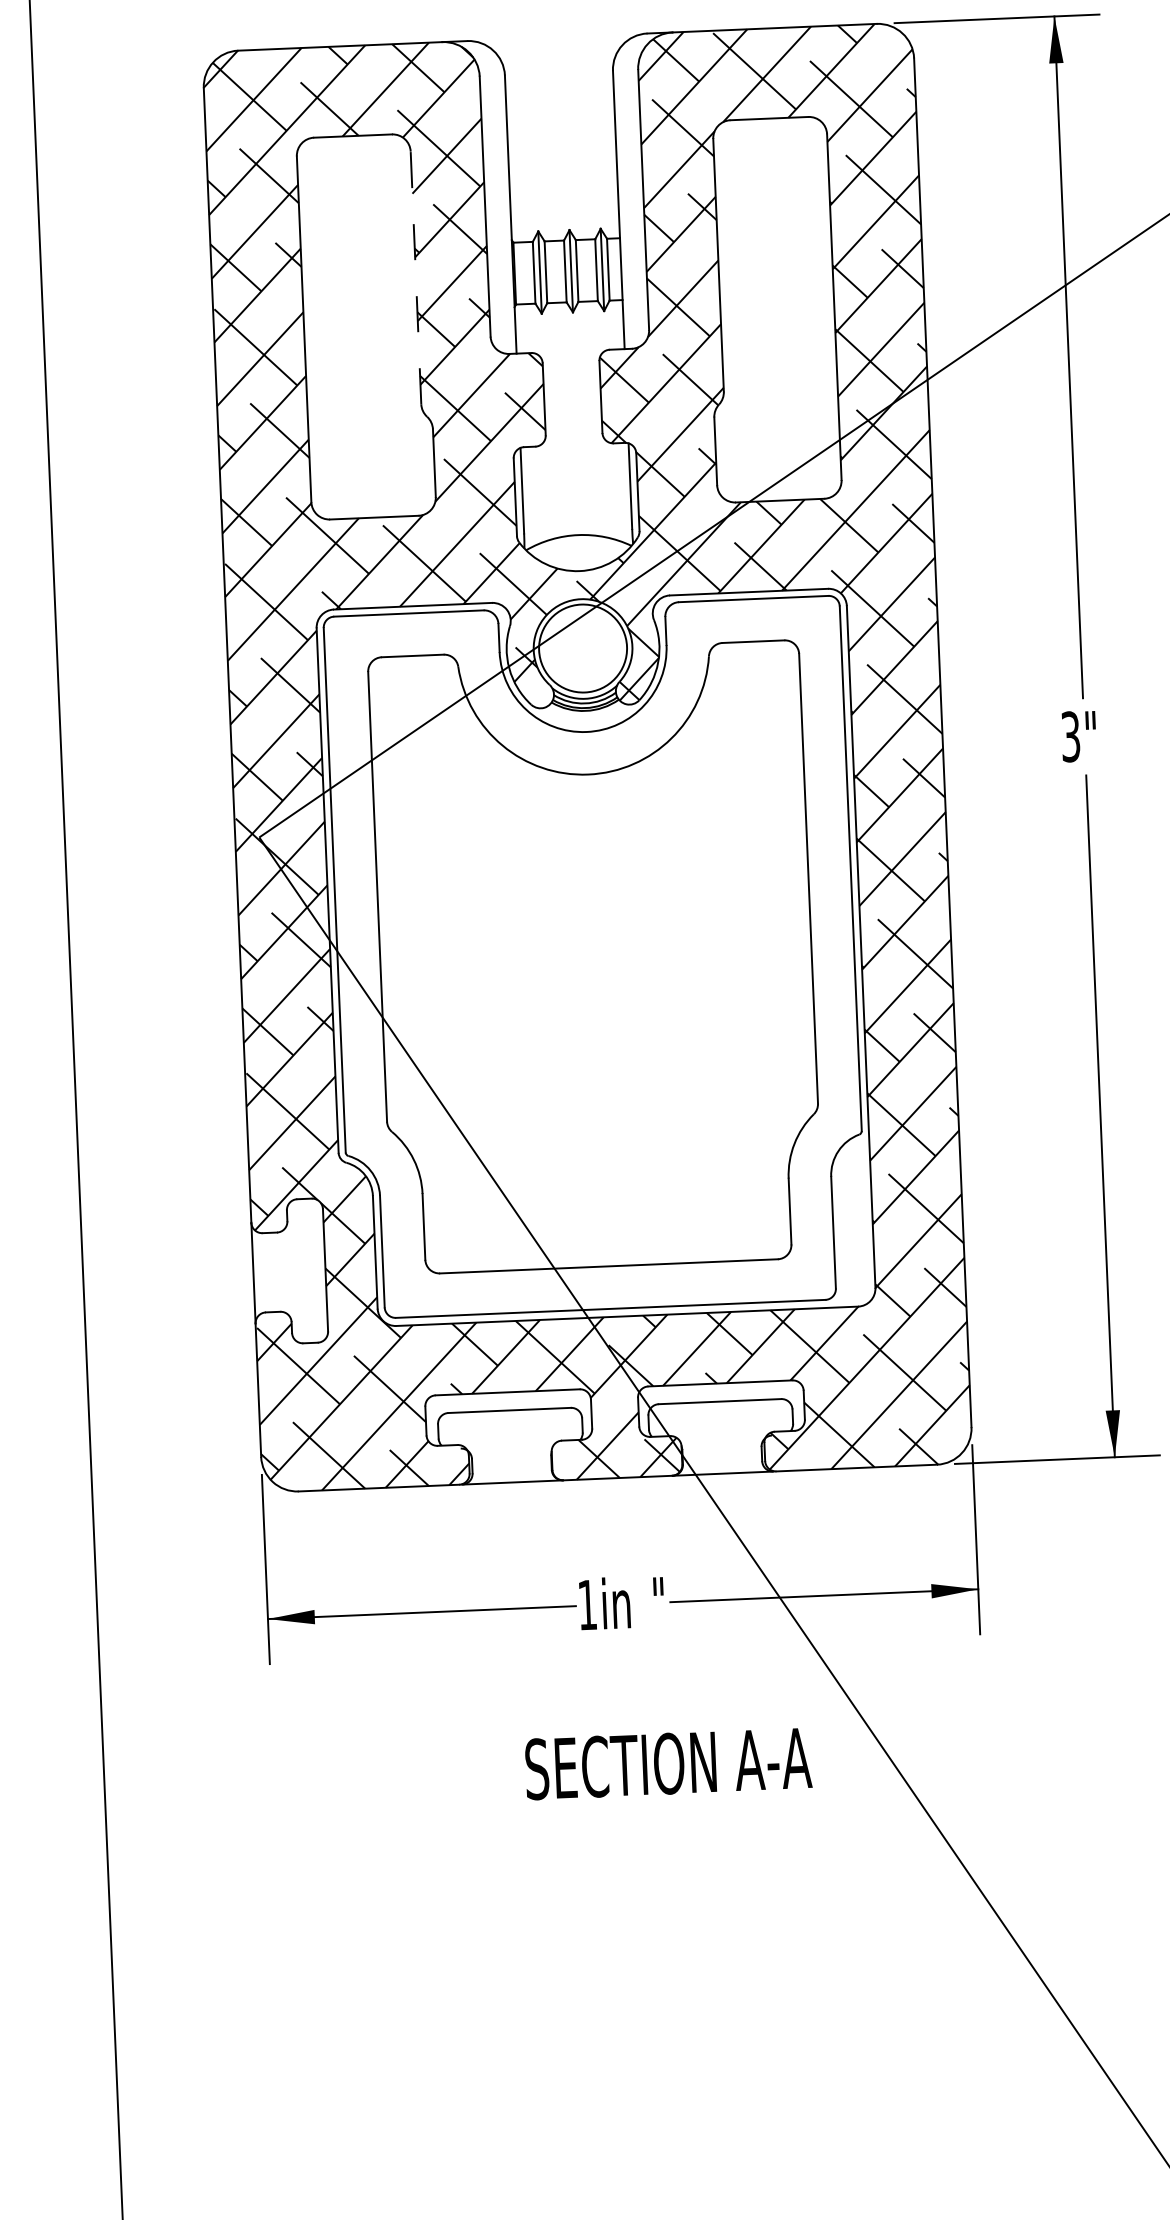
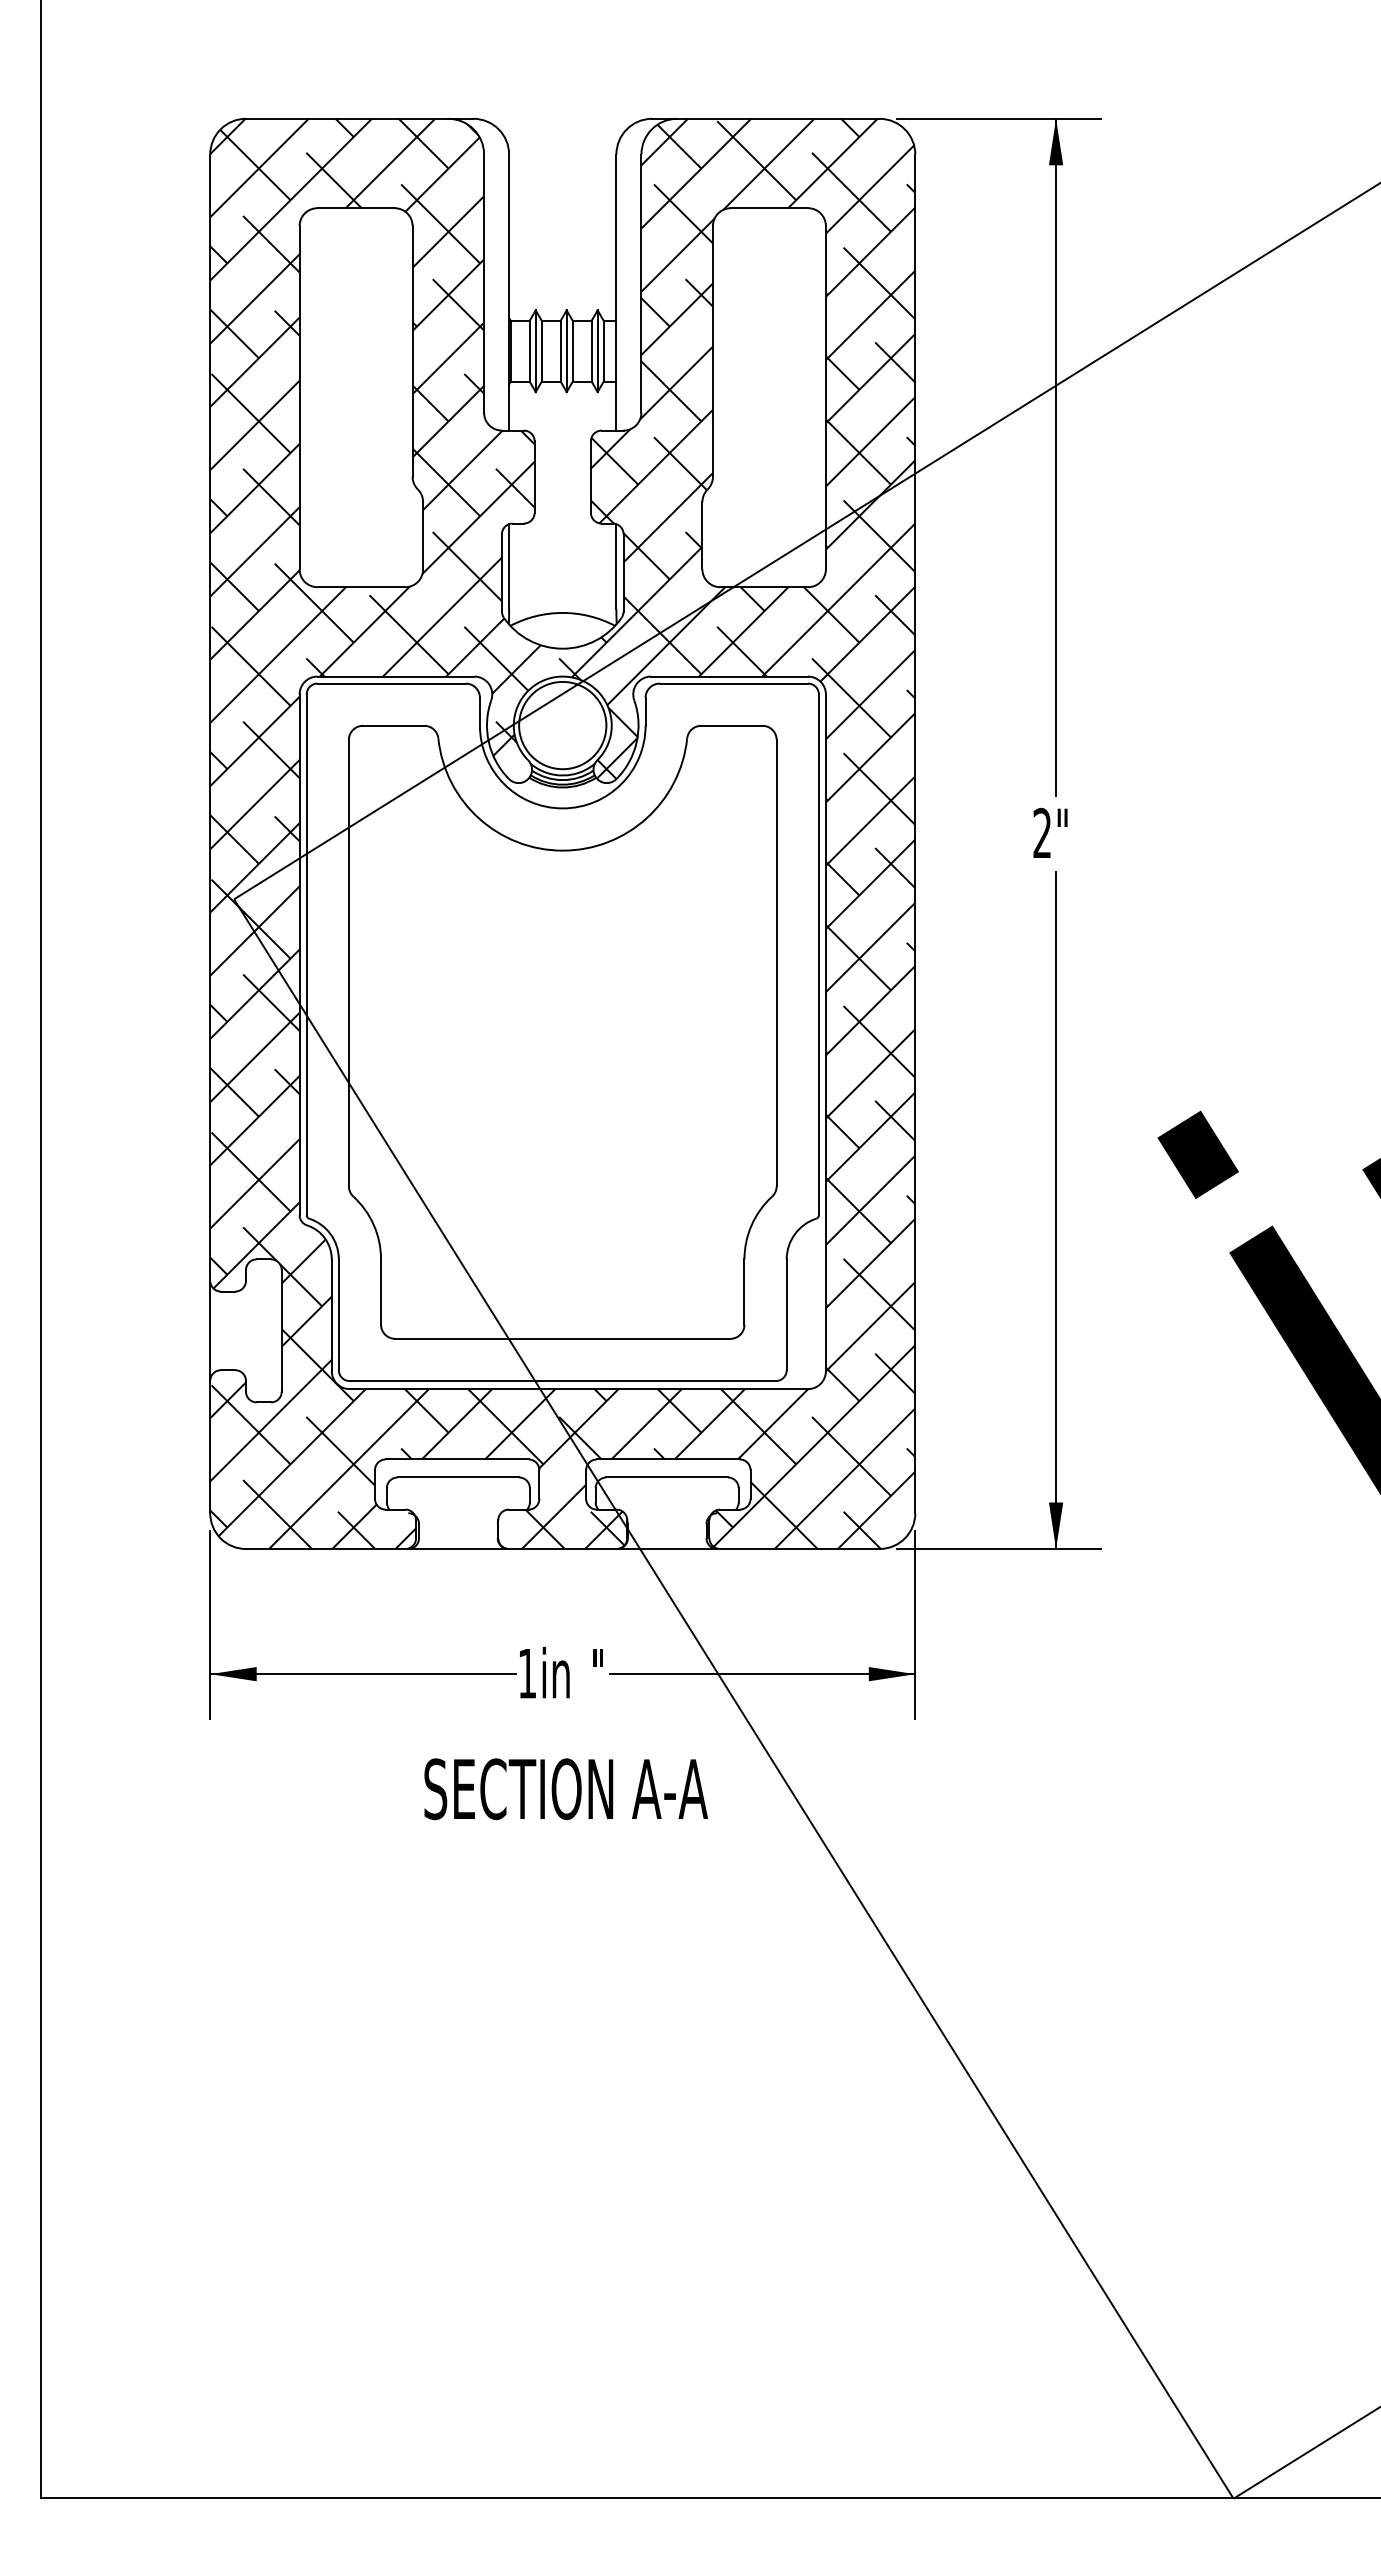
line: (415, 277) -> (412, 350), dashed -> solid
text: (1070, 737) -> (1042, 833), 3" -> 2"
text: (667, 1764) -> (565, 1789), moved

